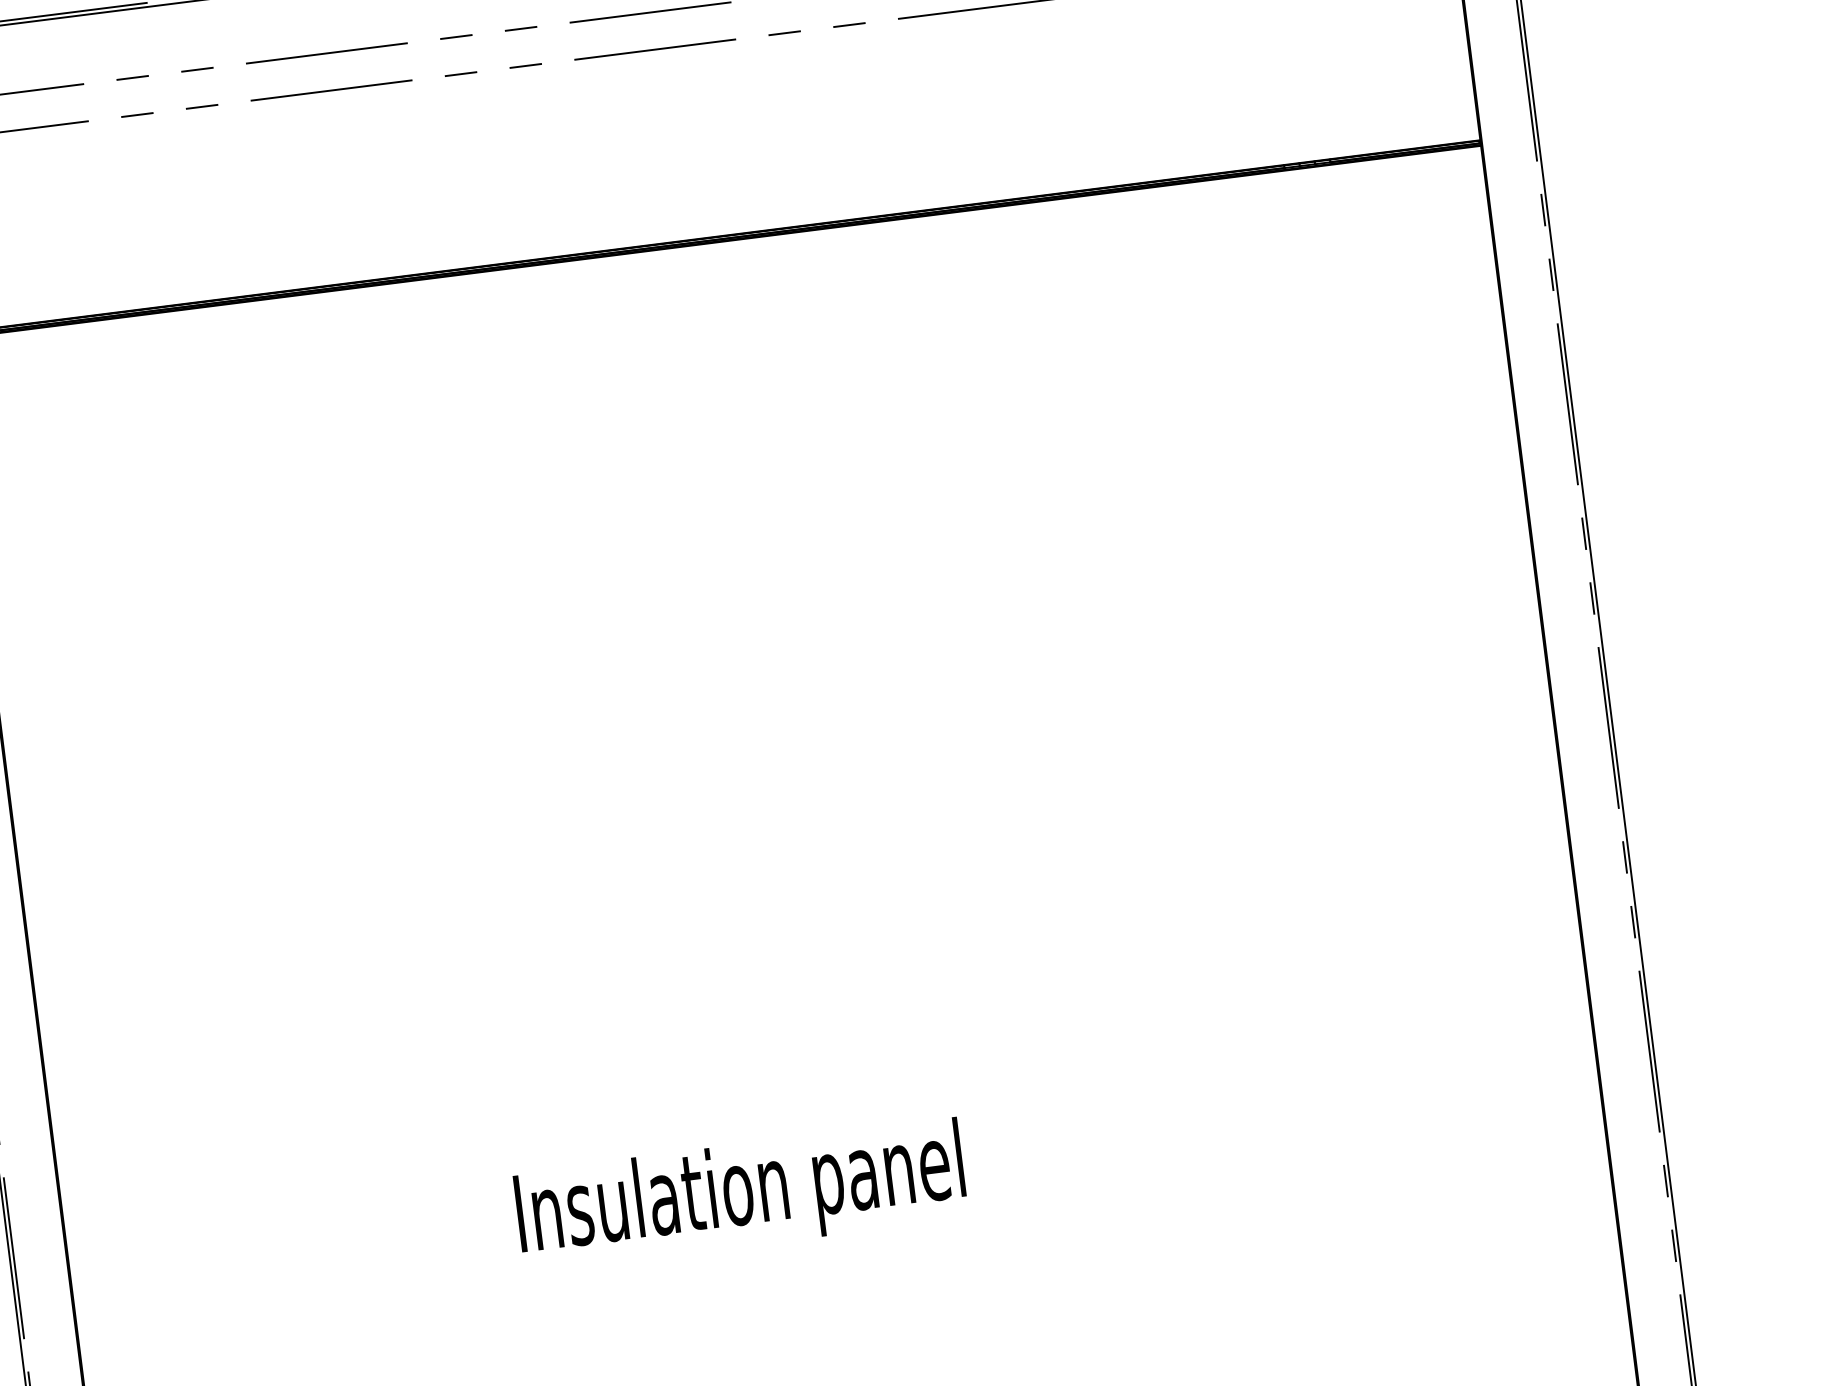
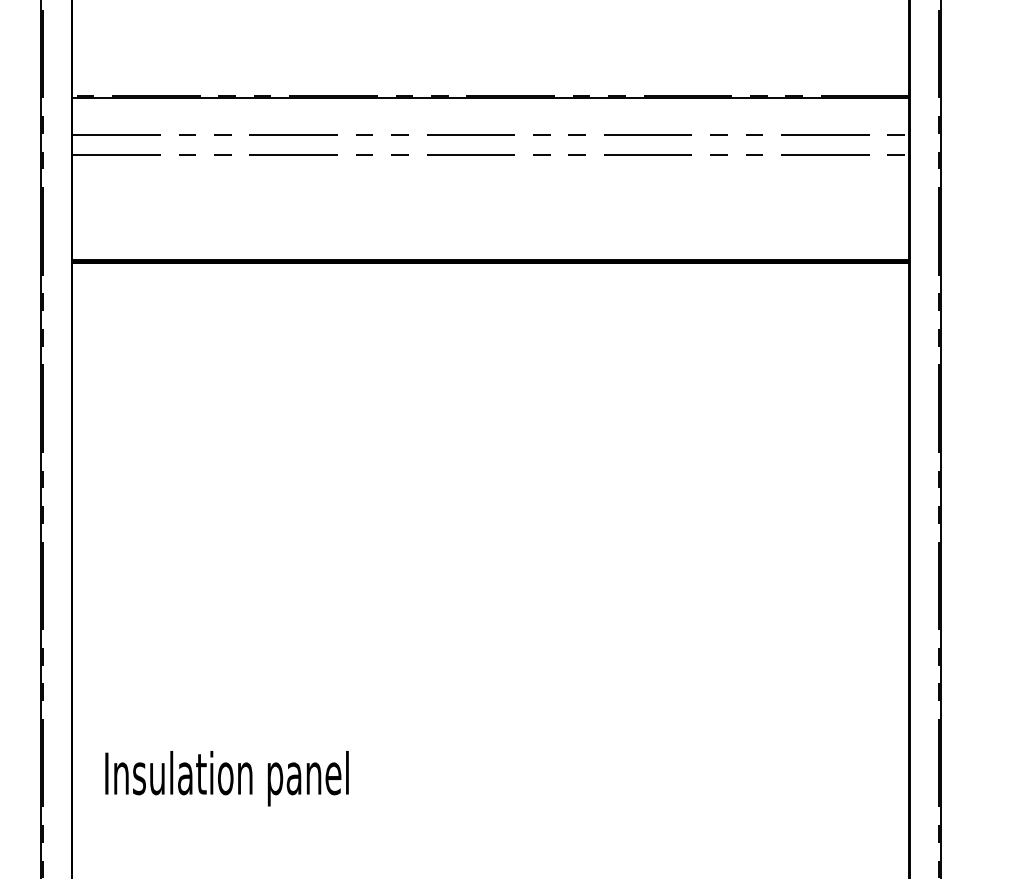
text: (739, 1195) -> (226, 778), moved

